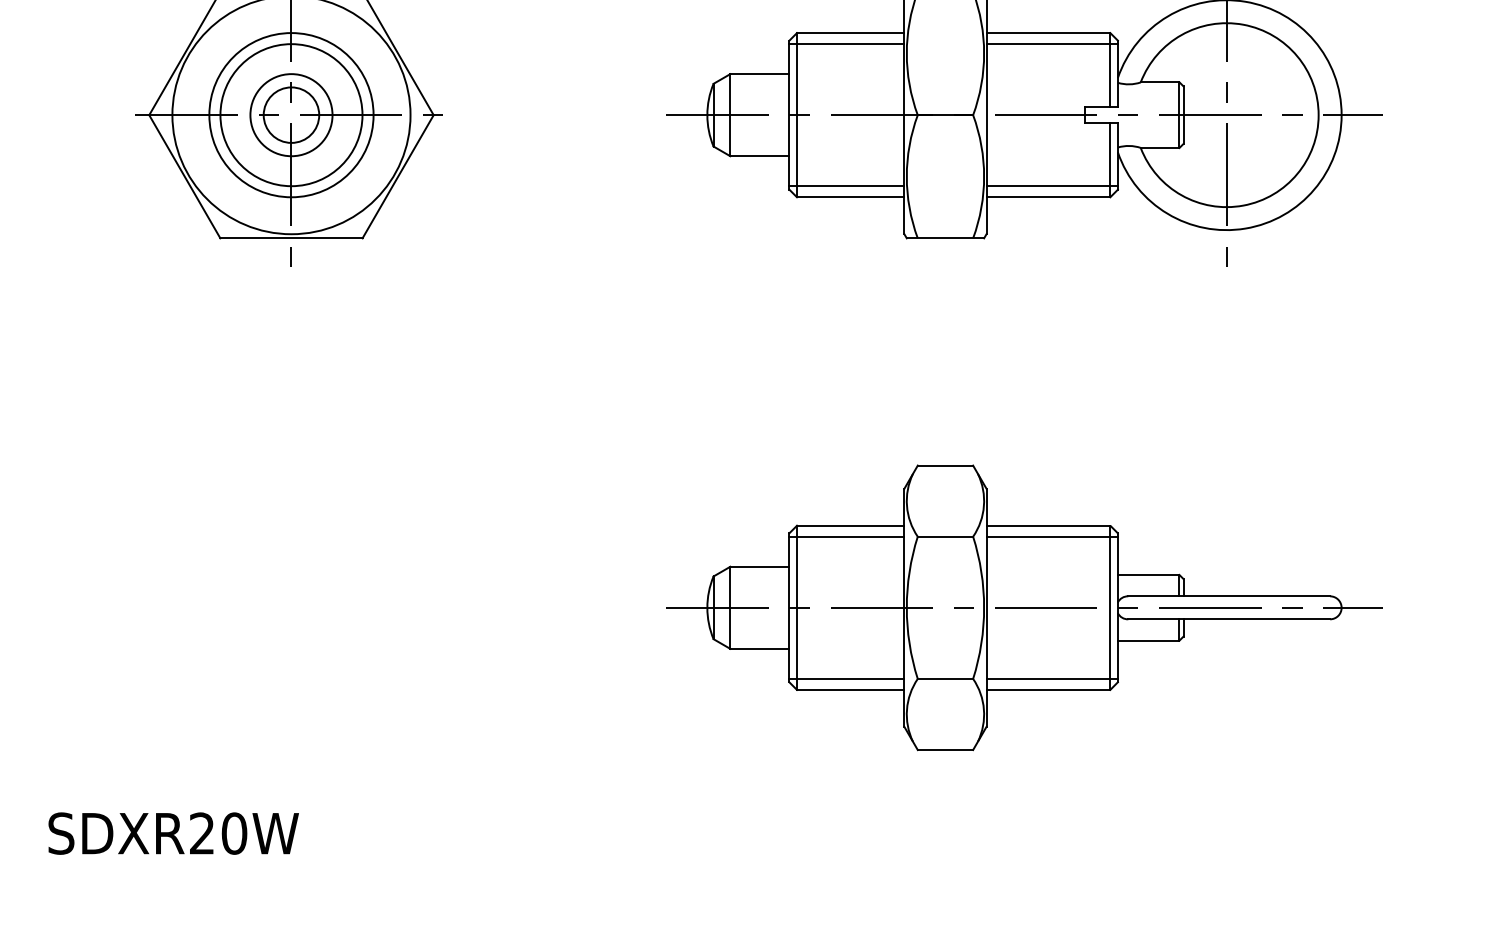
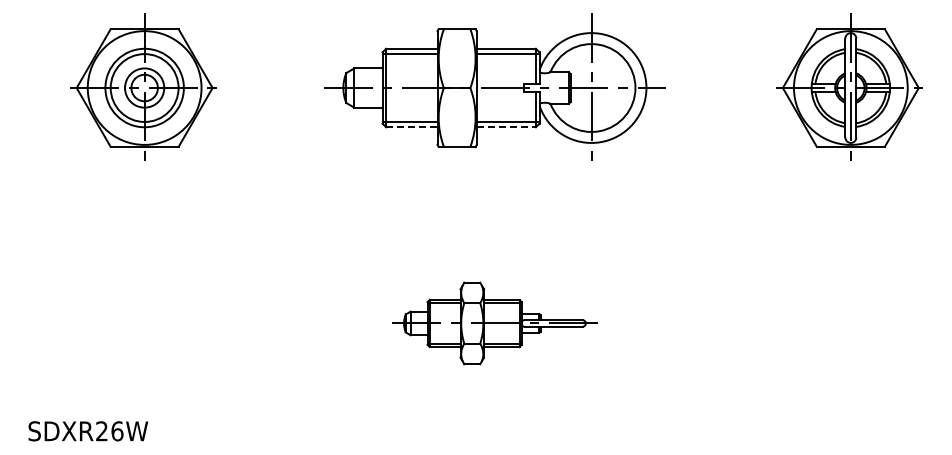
line: (849, 197) -> (411, 127), solid -> dashed
line: (1048, 197) -> (506, 127), solid -> dashed
part: (1023, 607) -> (494, 323), size x0.6
text: (234, 833) -> (117, 431), SDXR20W -> SDXR26W

